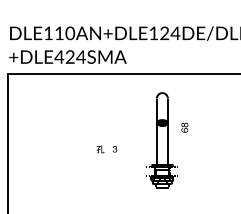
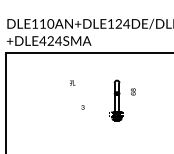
part: (161, 140) -> (116, 101), size x0.6
part: (100, 149) -> (72, 83), moved

